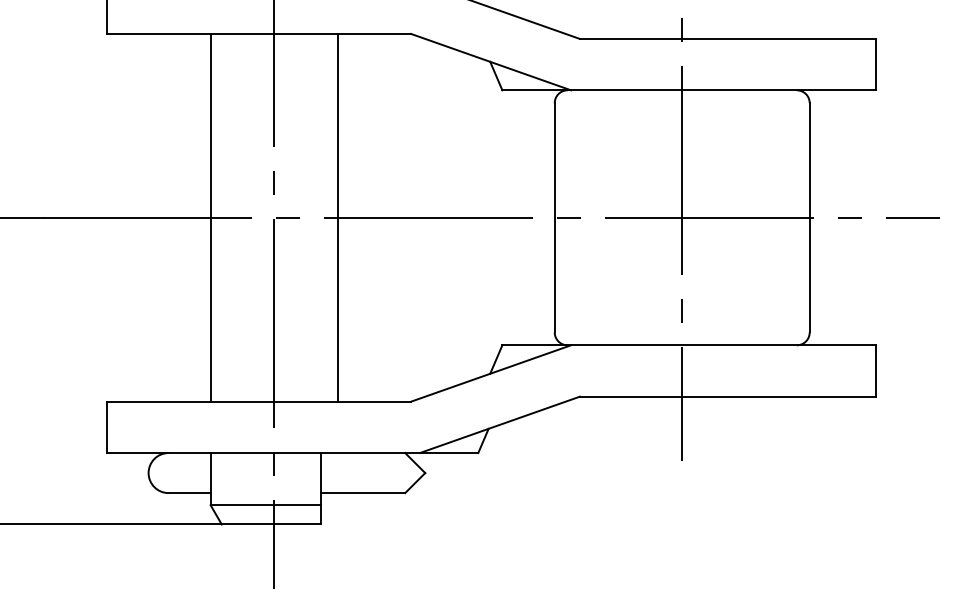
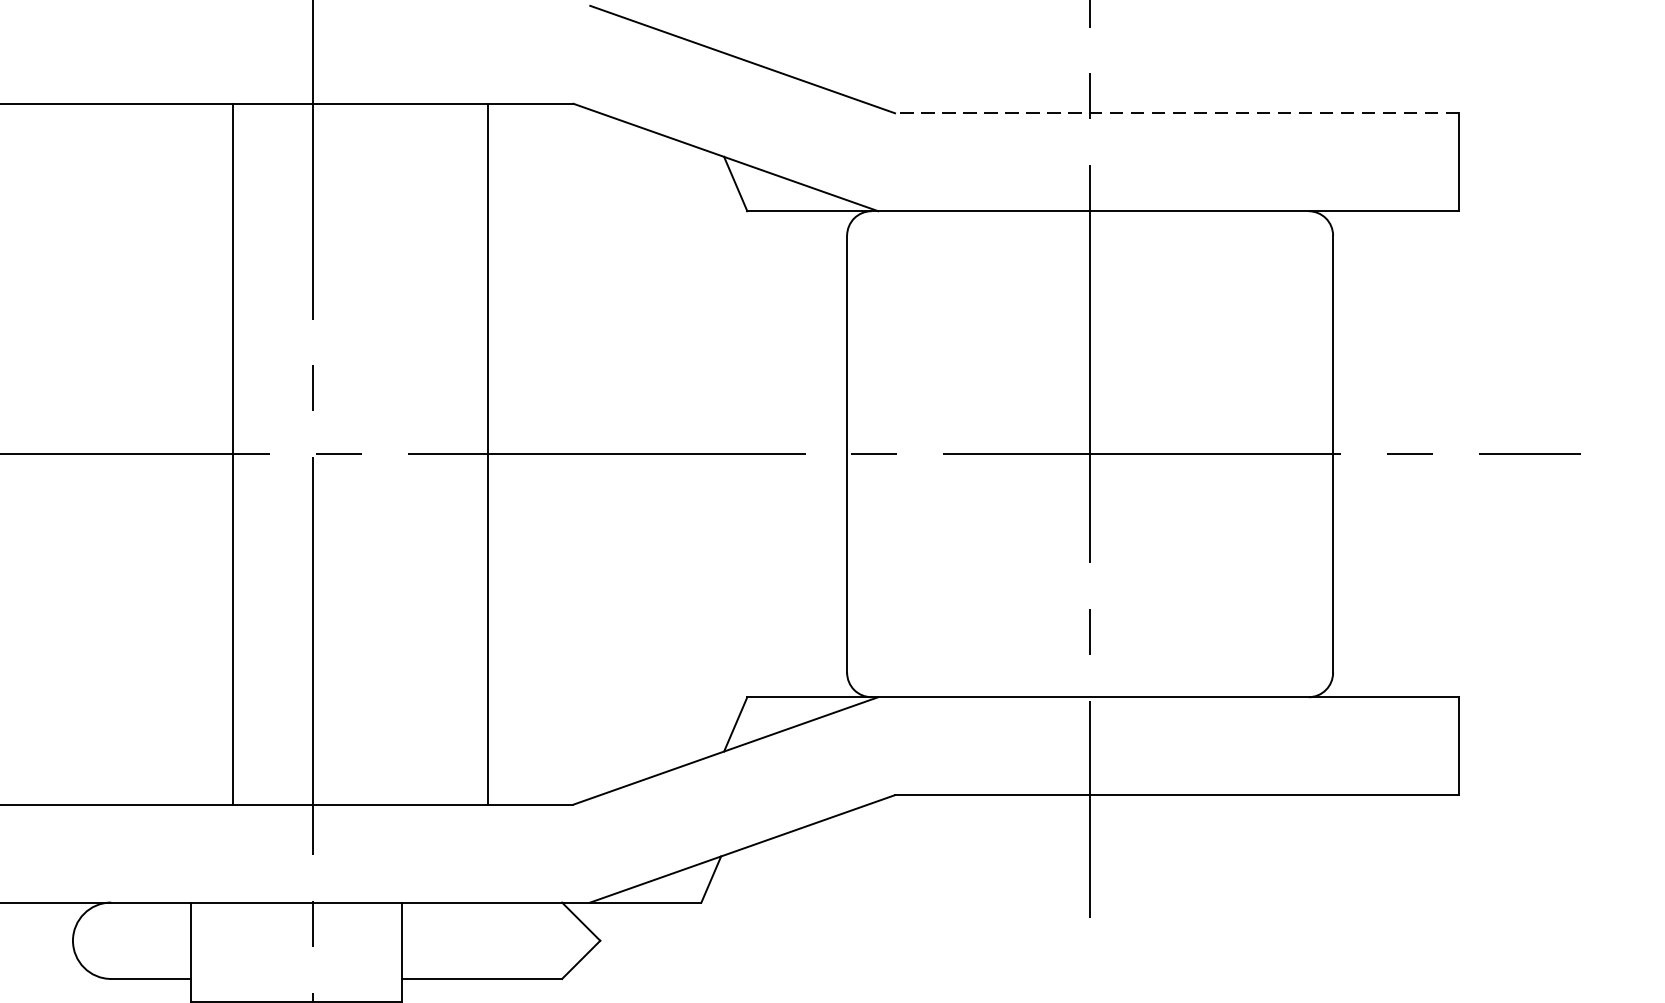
line: (727, 38) -> (1176, 112), solid -> dashed
line: (210, 217) -> (232, 453), moved
line: (338, 217) -> (488, 453), moved

